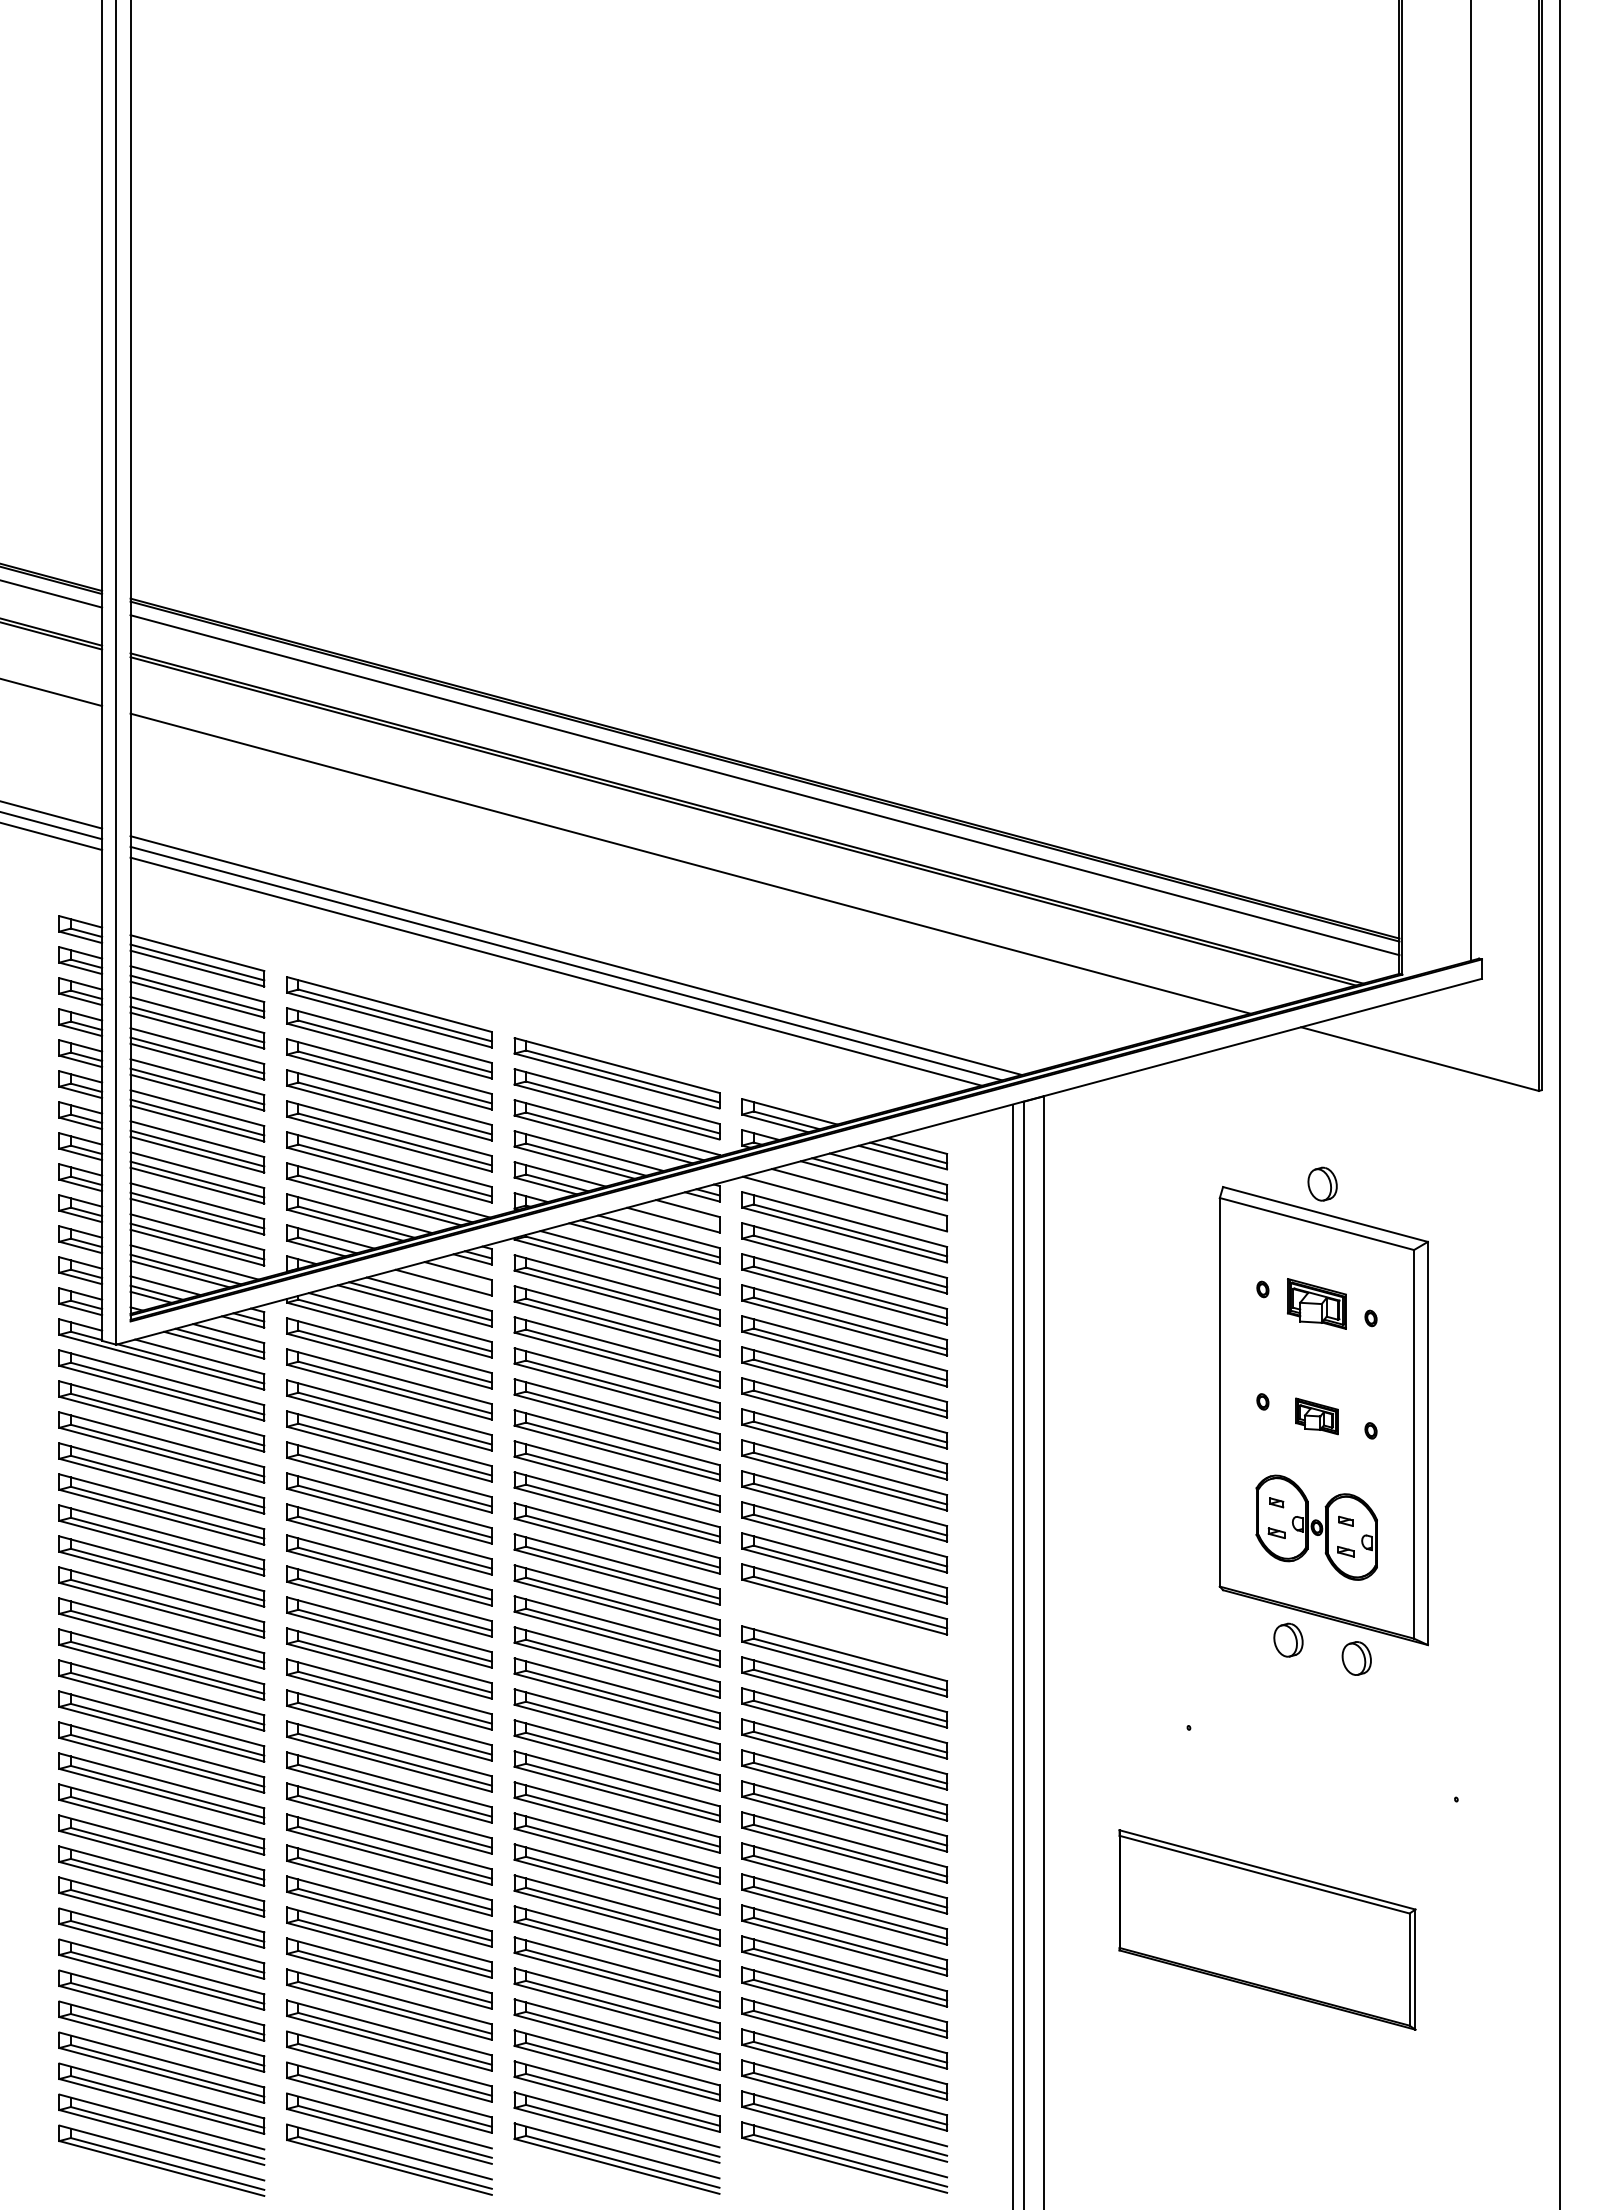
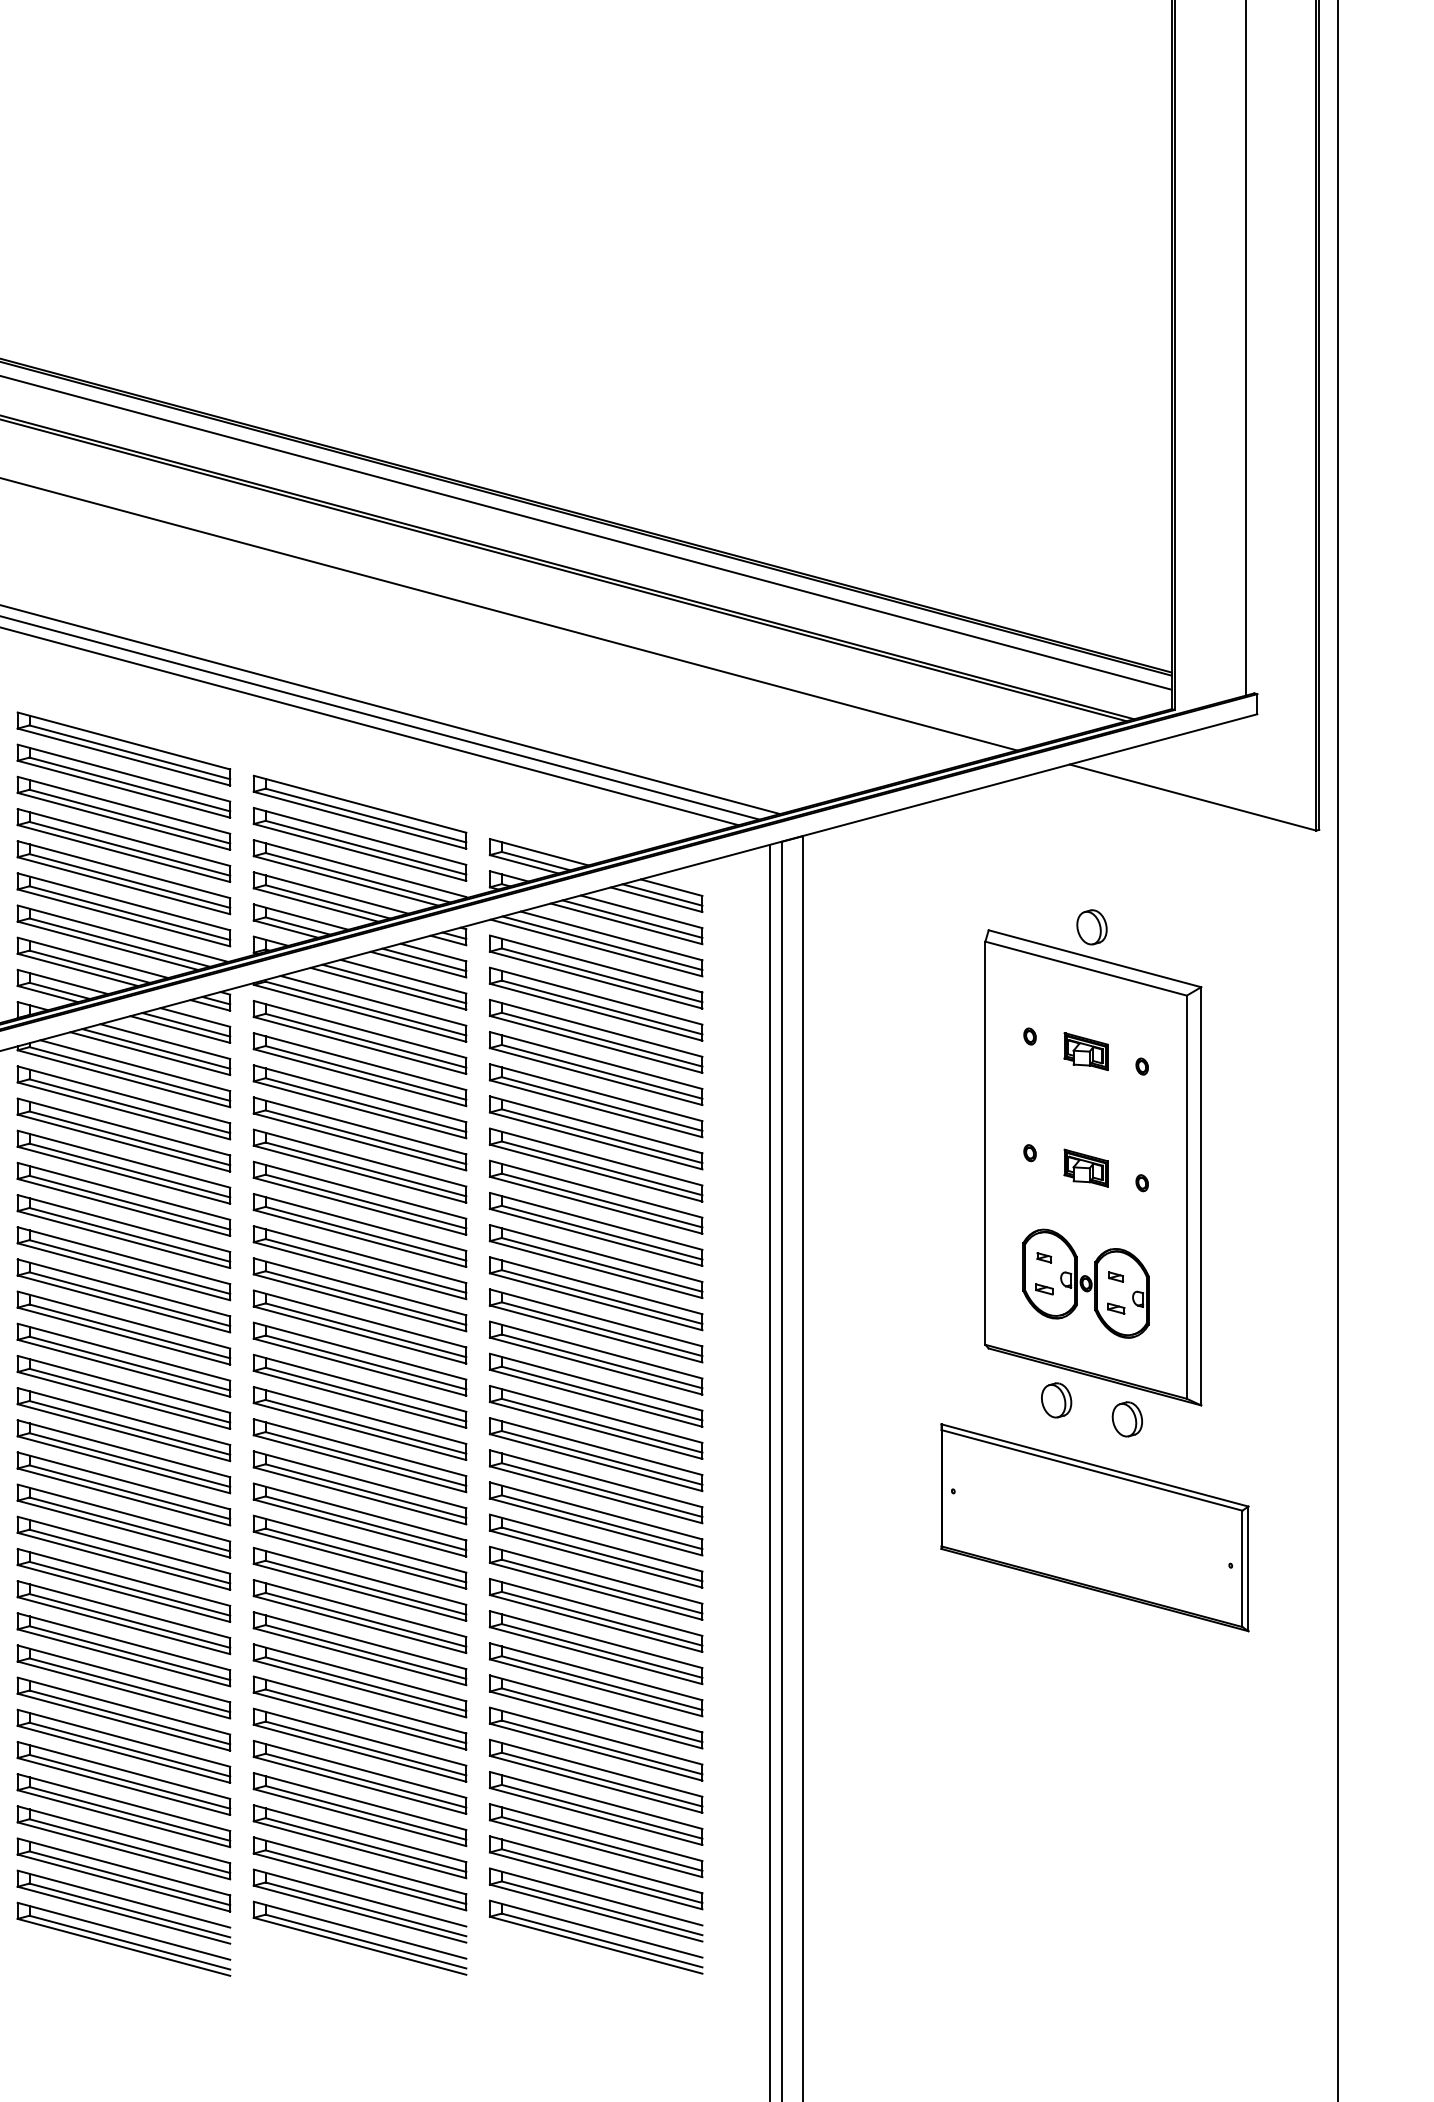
line: (850, 1199) -> (602, 943), added
line: (678, 1215) -> (423, 959), added
line: (449, 1277) -> (186, 1024), added
part: (1316, 1303) -> (1085, 1051), size x0.71
part: (844, 1630) -> (595, 1390), added
part: (1267, 1929) -> (1094, 1527), moved

